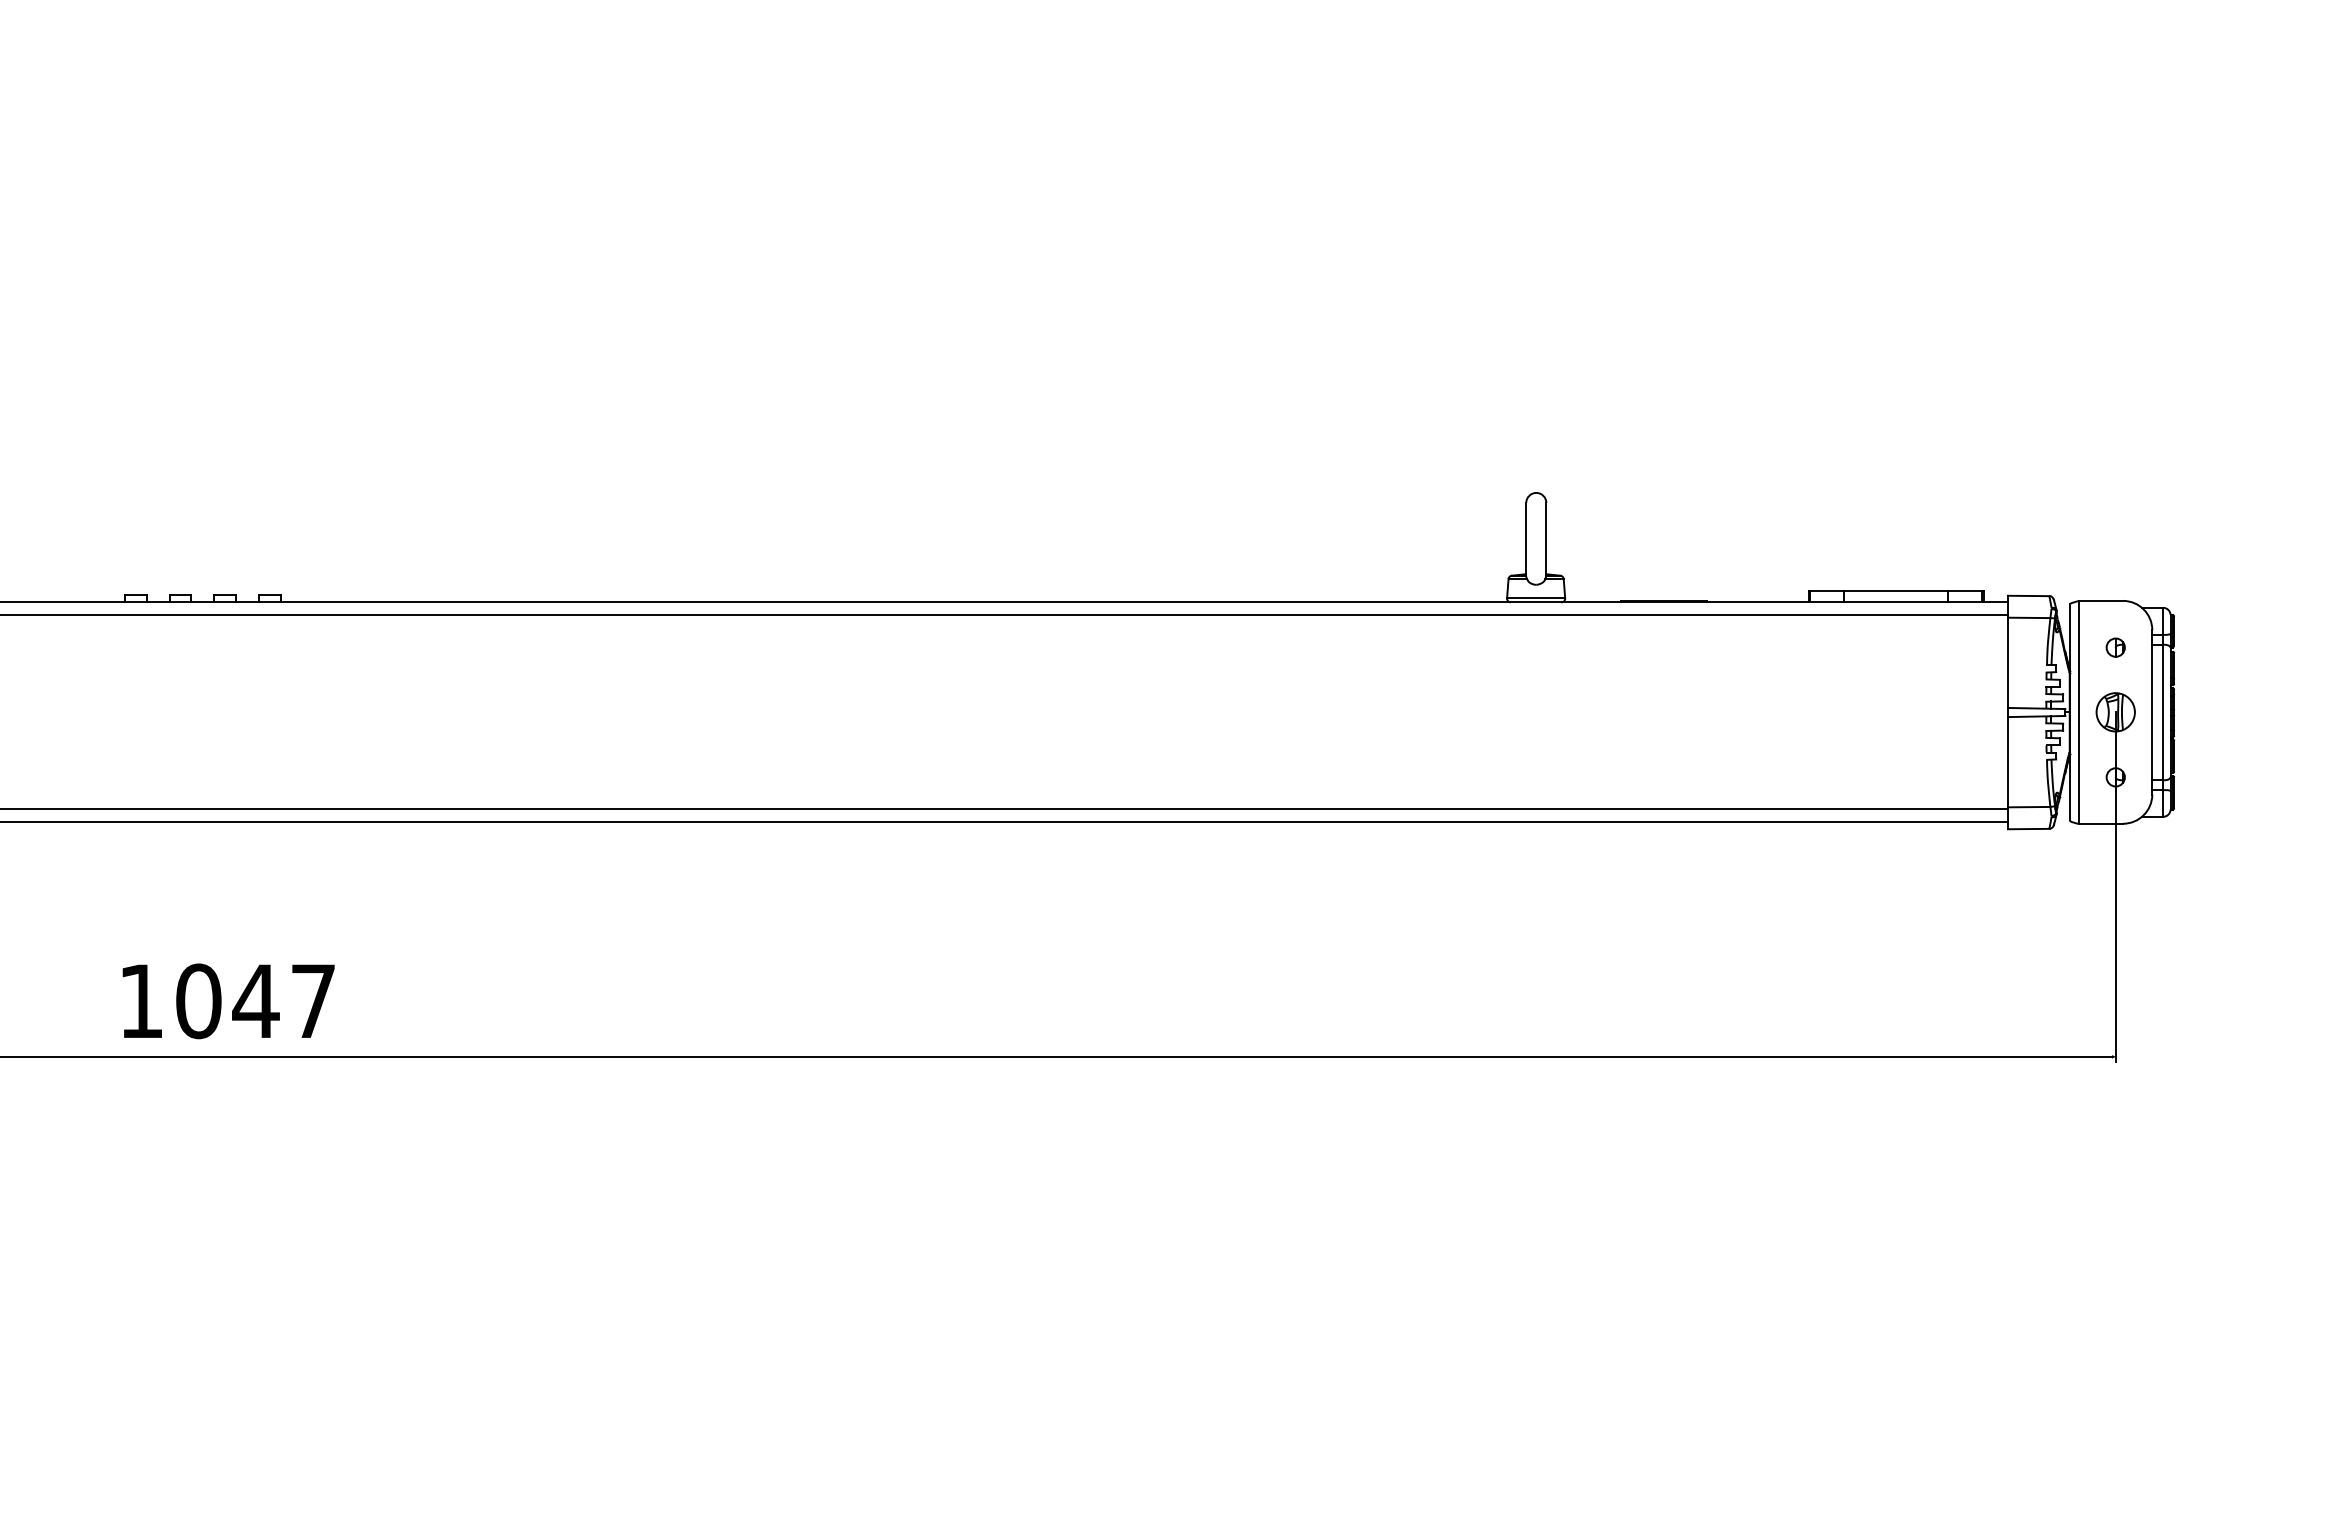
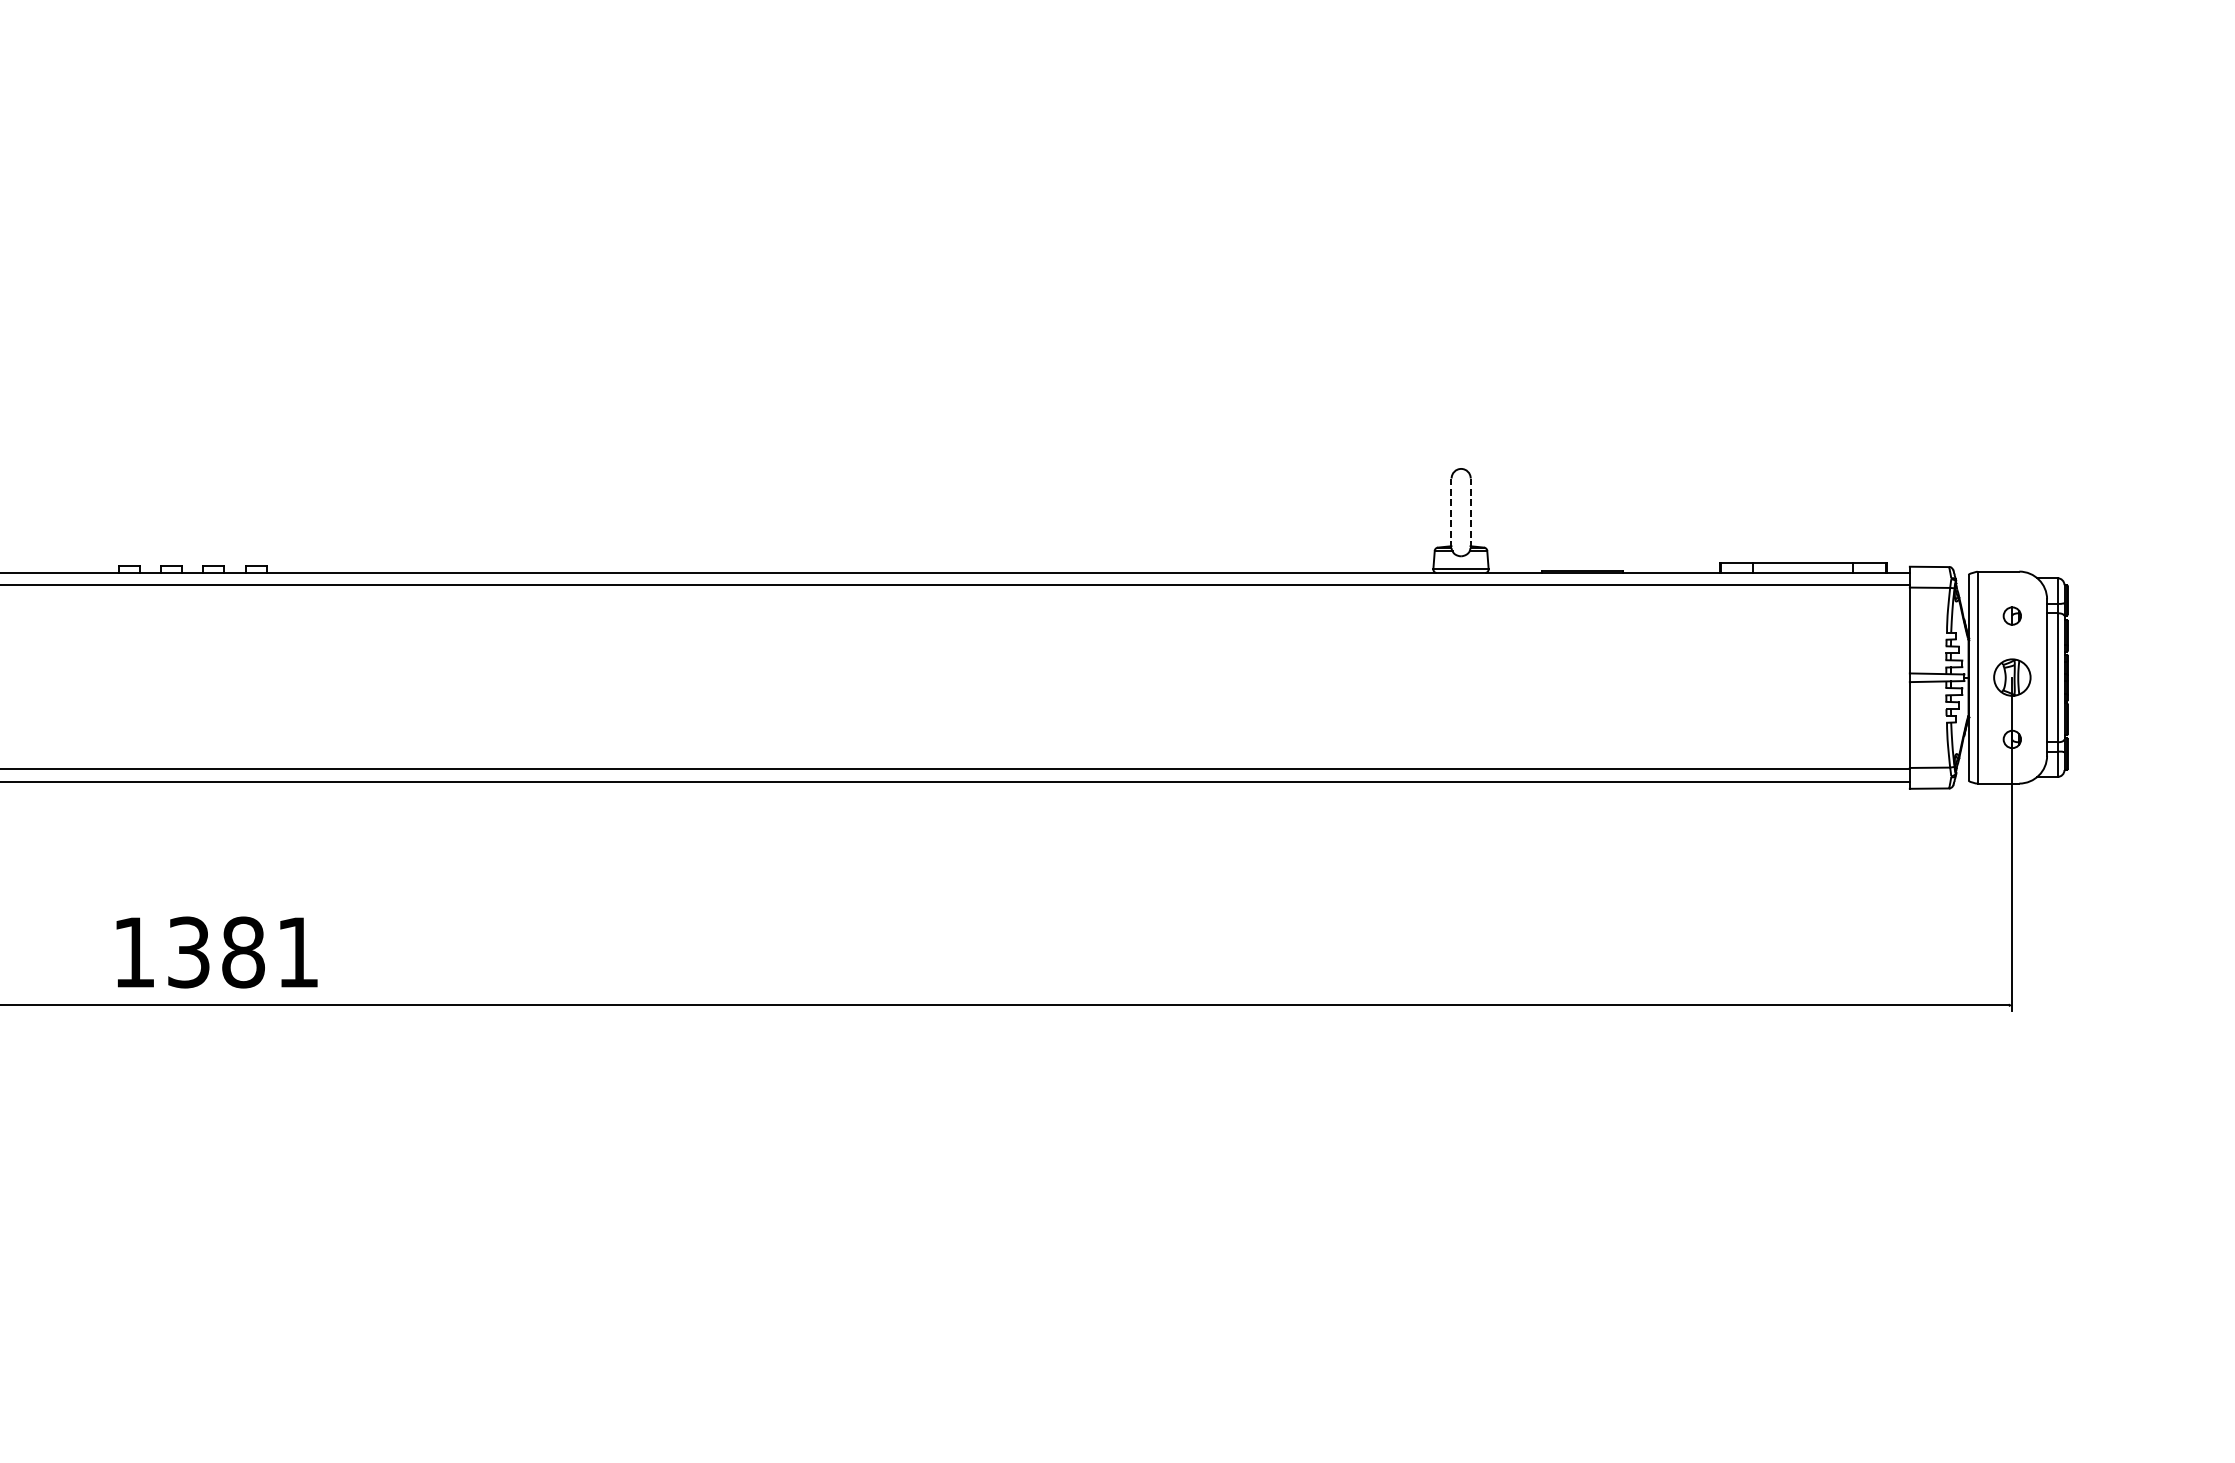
line: (1526, 539) -> (1451, 513), solid -> dashed
line: (1546, 539) -> (1470, 513), solid -> dashed
text: (255, 1001) -> (242, 952), 1047 -> 1381

